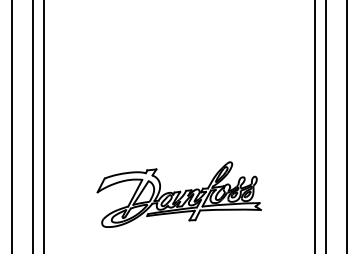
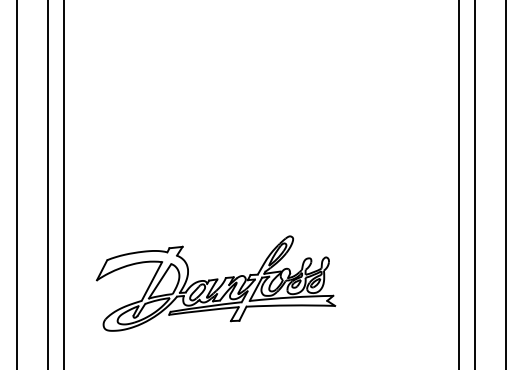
part: (178, 194) -> (214, 283), moved

